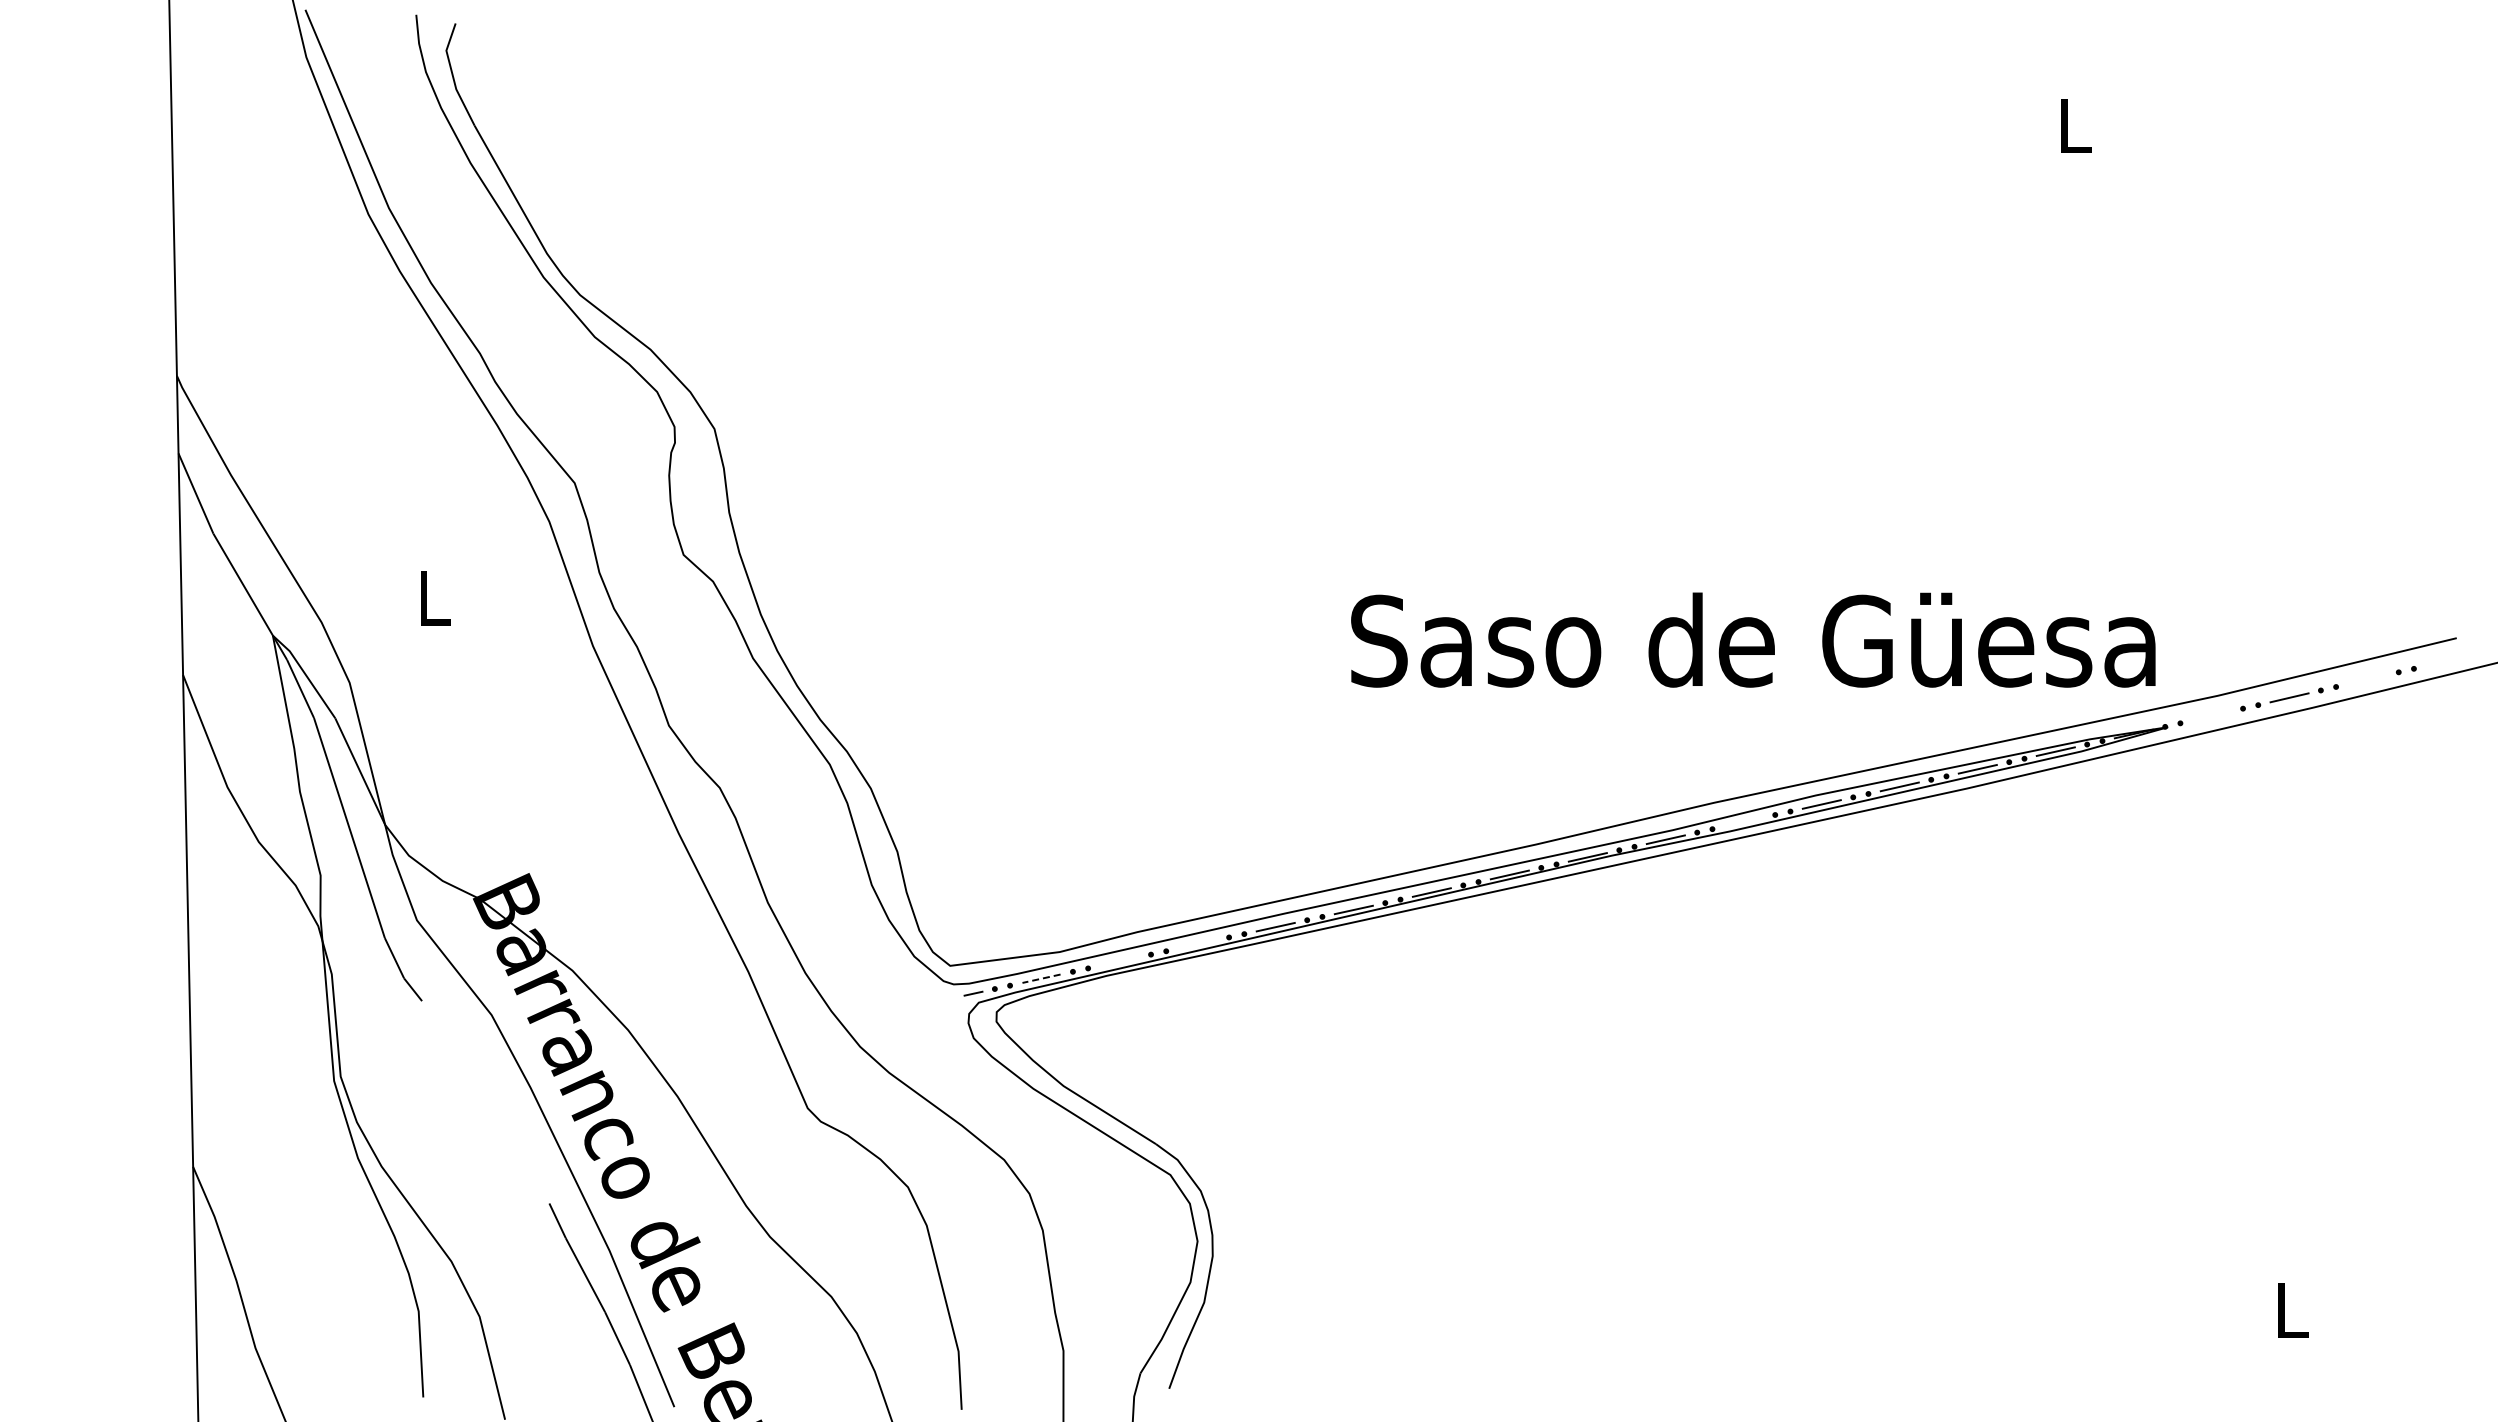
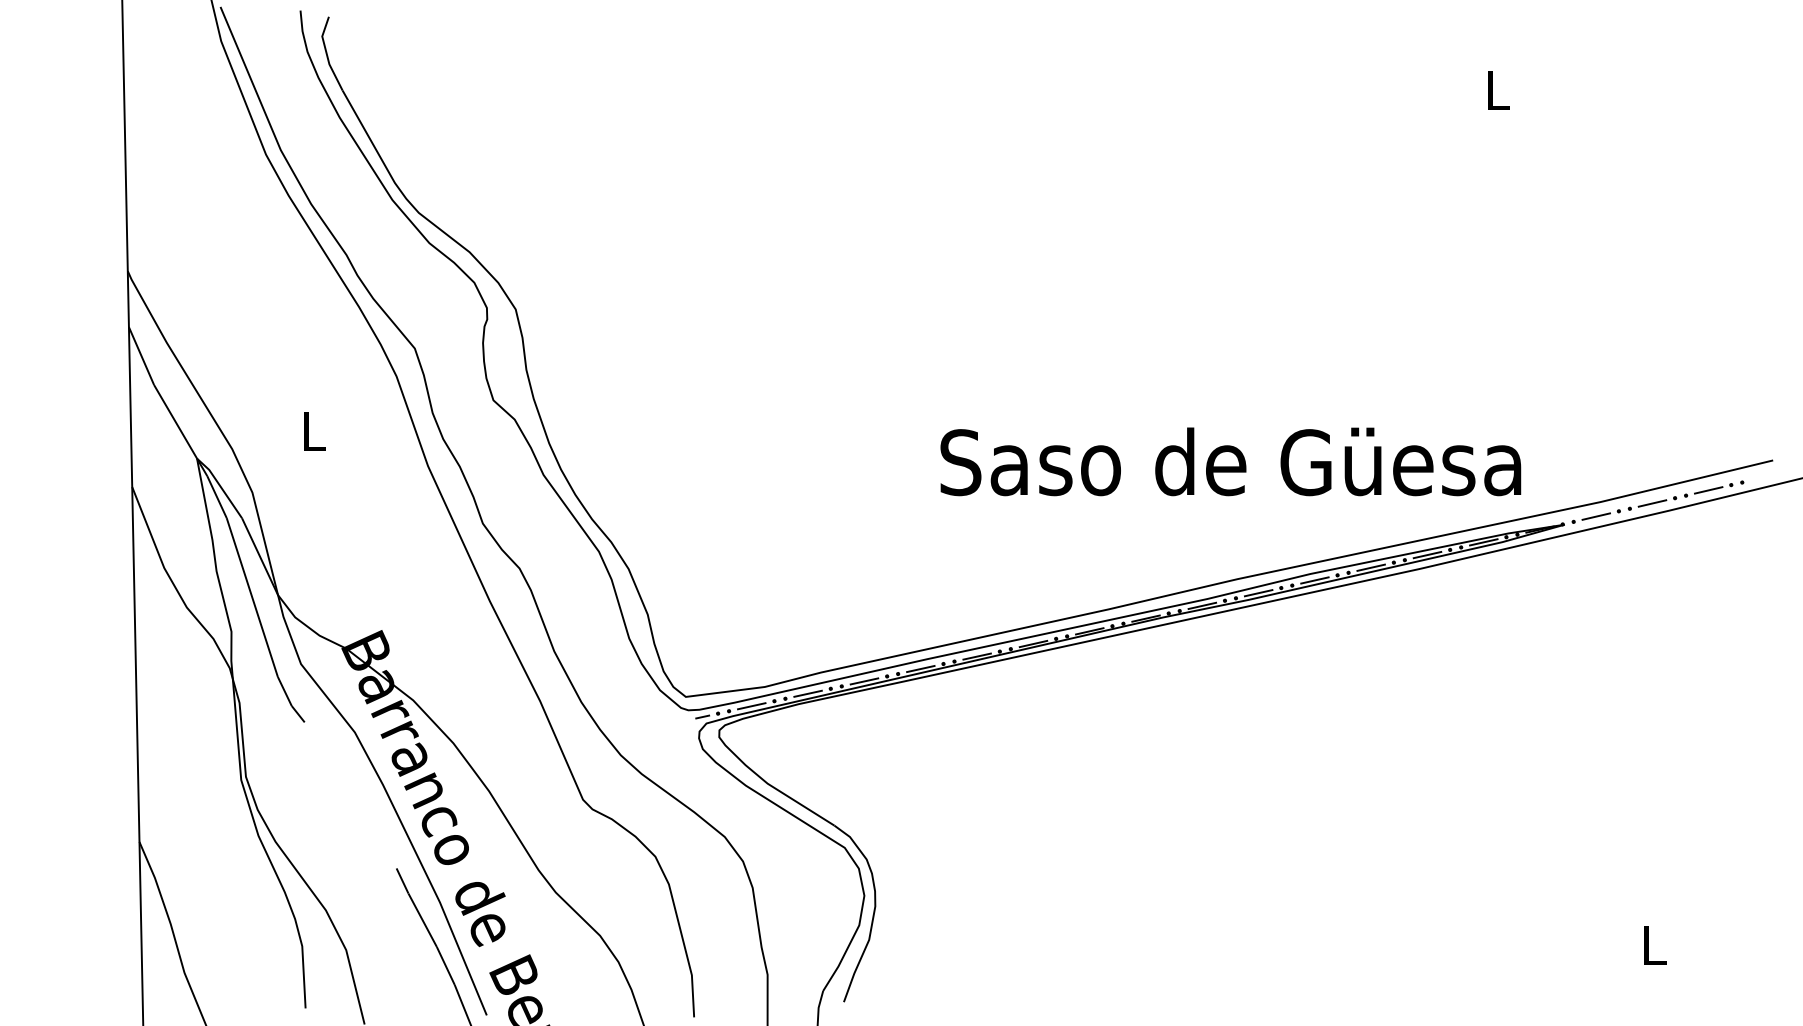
text: (1753, 639) -> (1230, 461), moved
line: (2367, 679) -> (1708, 490), added
line: (2211, 715) -> (1596, 516), added
line: (1743, 821) -> (1258, 592), added
line: (1197, 944) -> (864, 681), added
line: (1119, 961) -> (808, 693), added
line: (1041, 978) -> (751, 706), dashed -> solid

